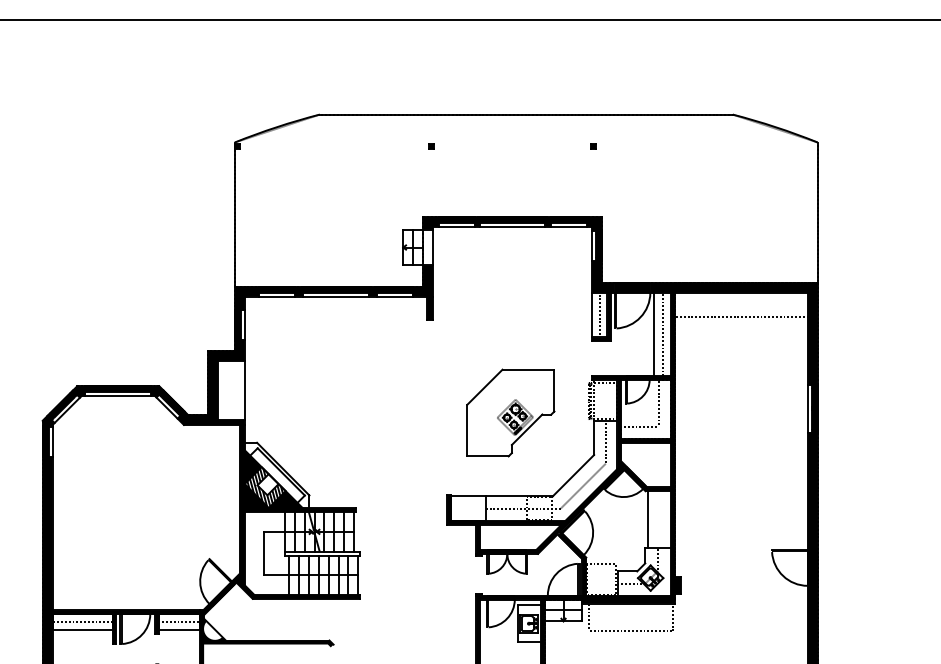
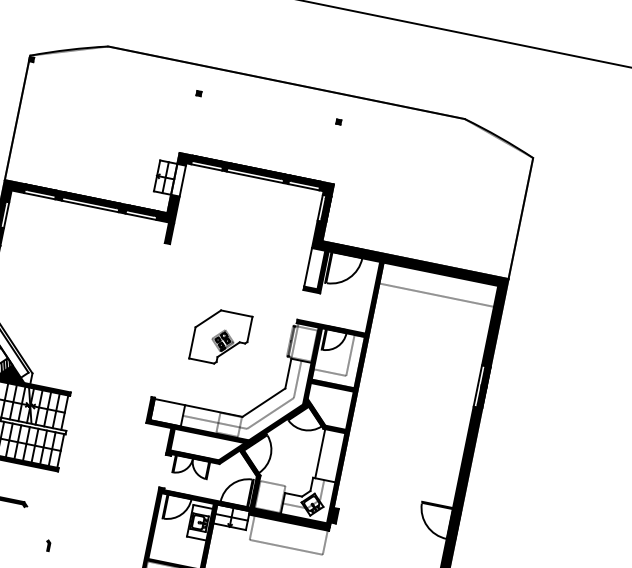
line: (599, 314) -> (314, 268), removed
line: (654, 333) -> (358, 294), removed
line: (662, 333) -> (365, 295), removed
part: (510, 412) -> (220, 337), size x0.7

